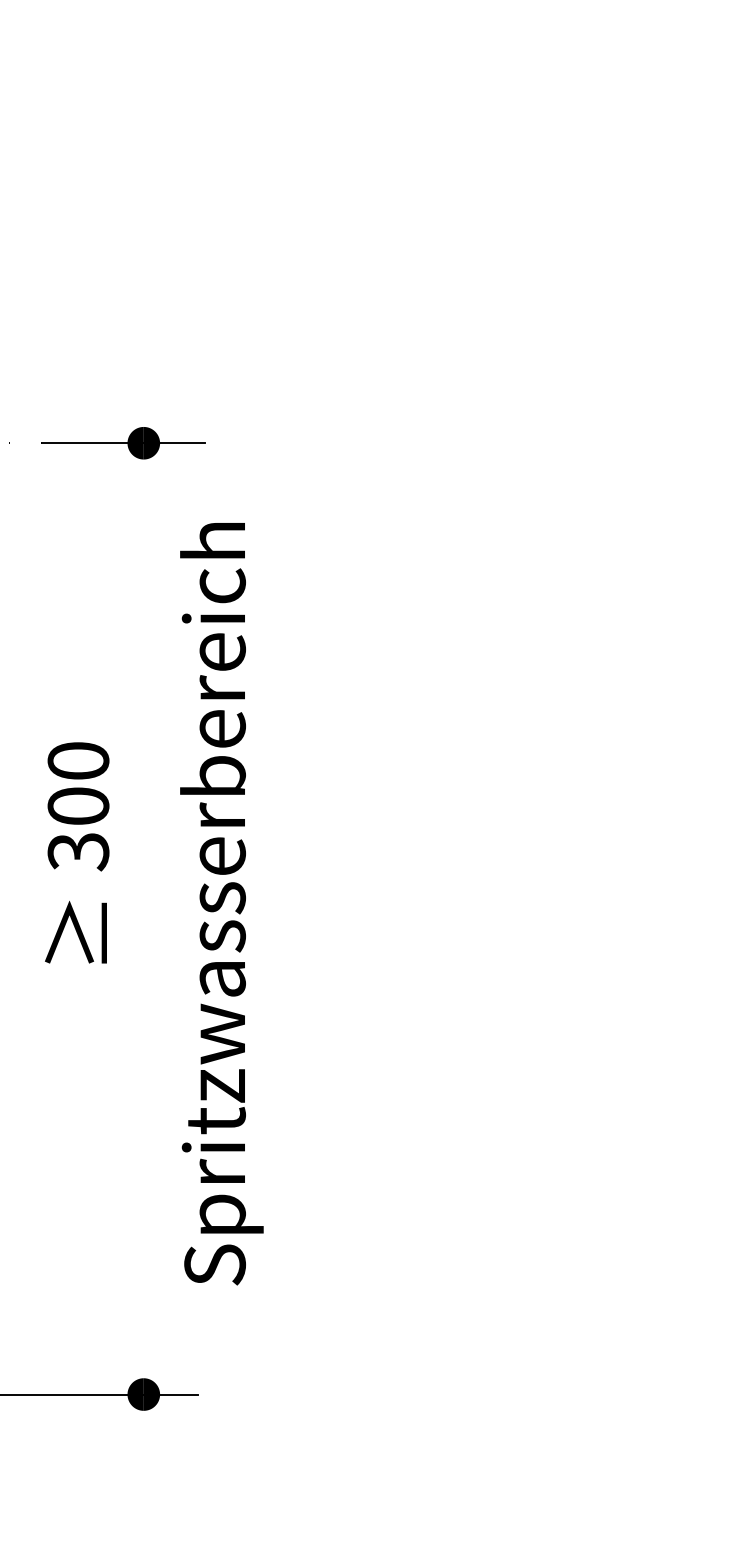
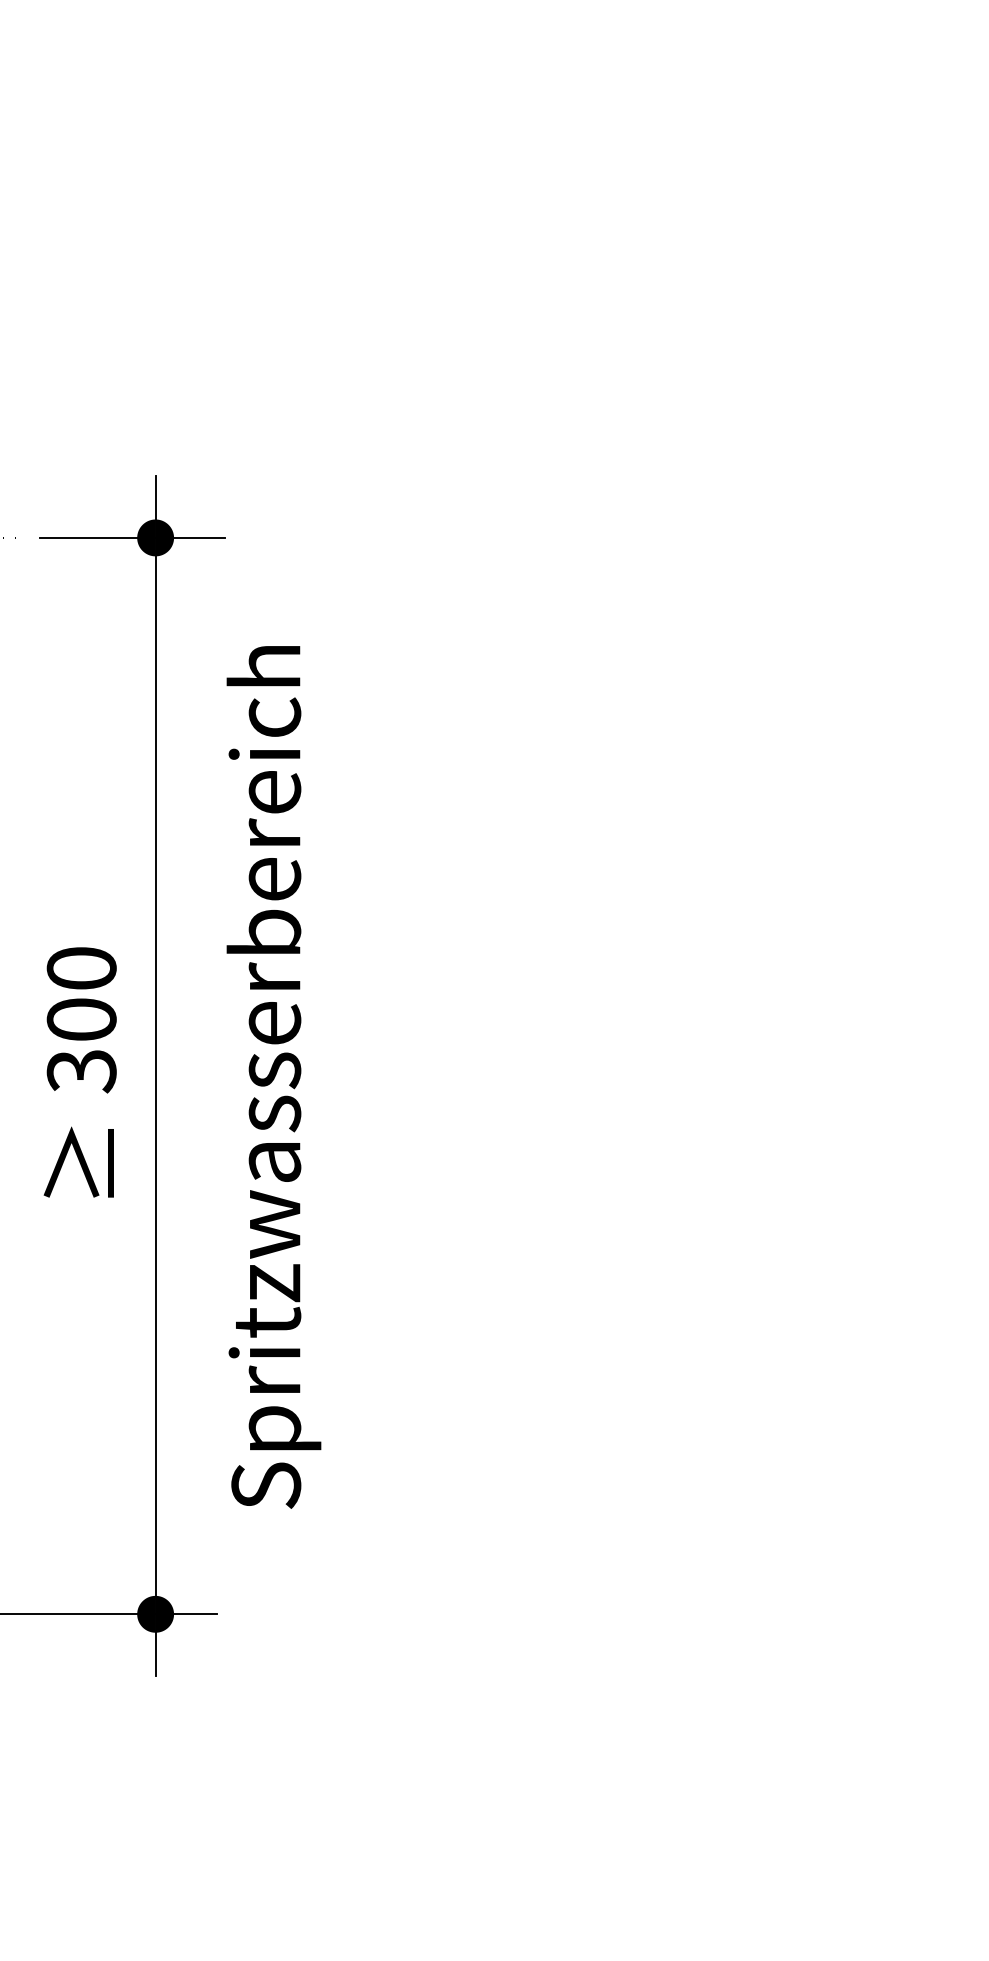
text: (76, 852) -> (79, 1072), moved
text: (221, 904) -> (273, 1077), moved
line: (143, 918) -> (155, 1075), added

